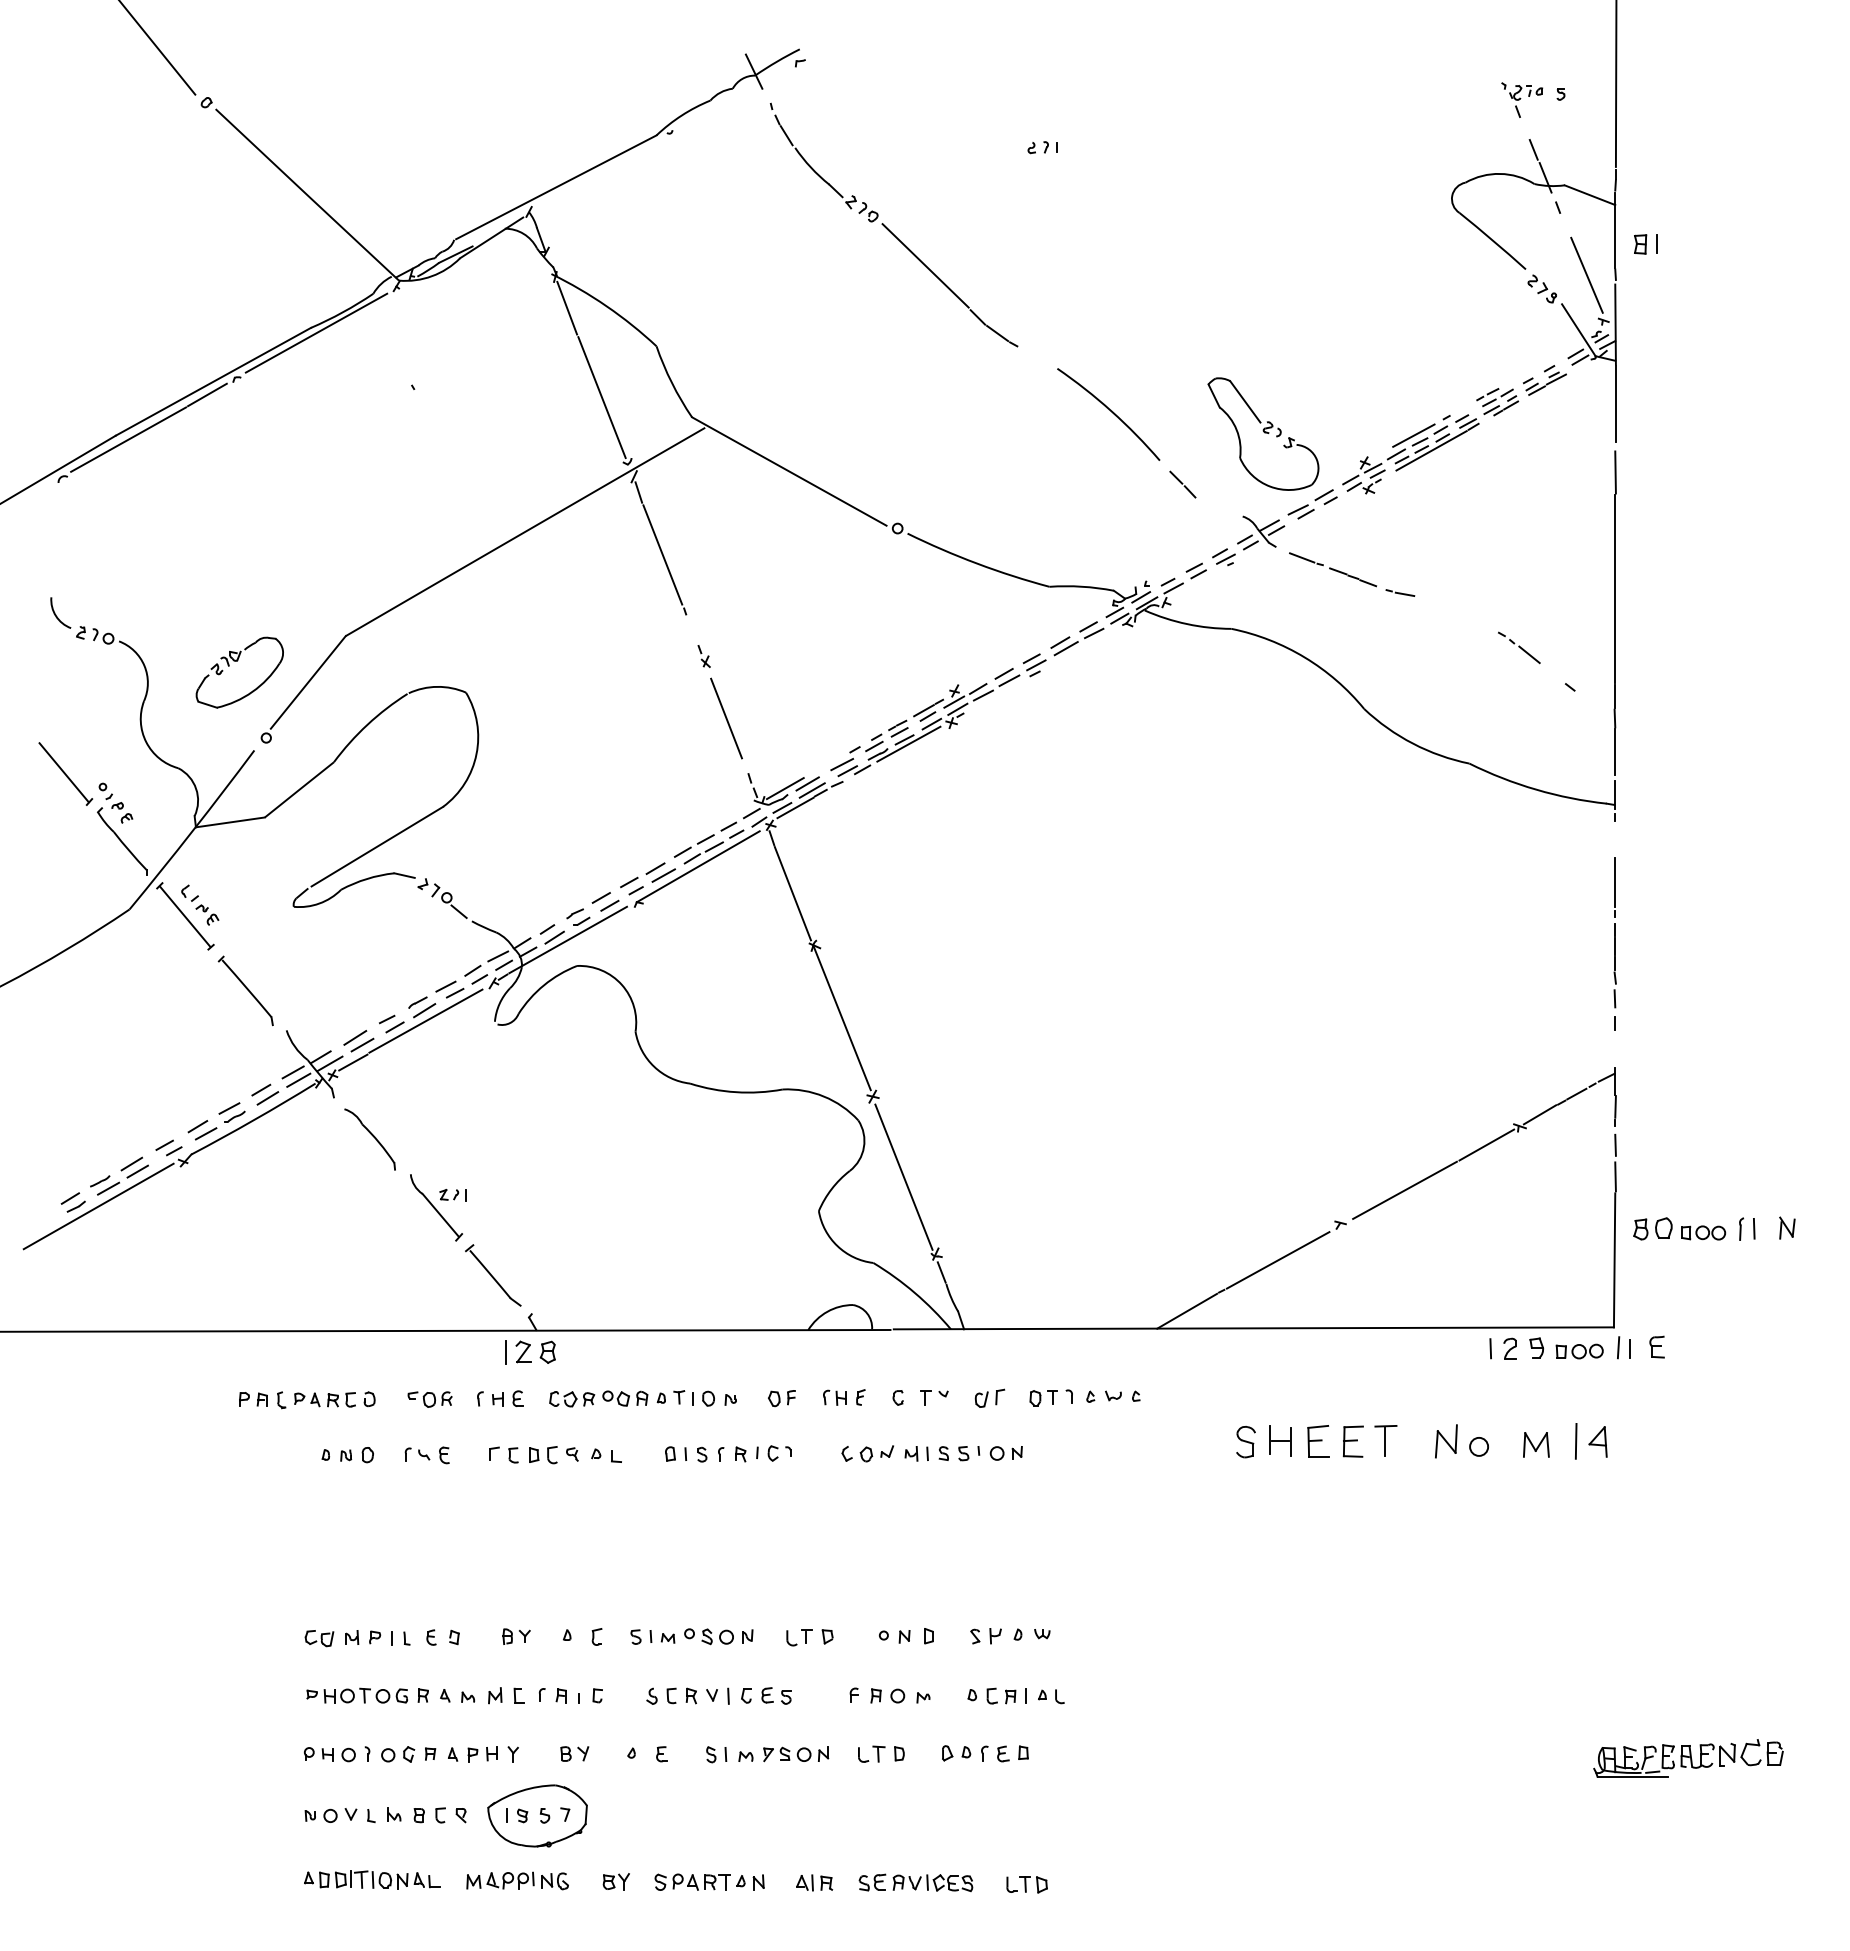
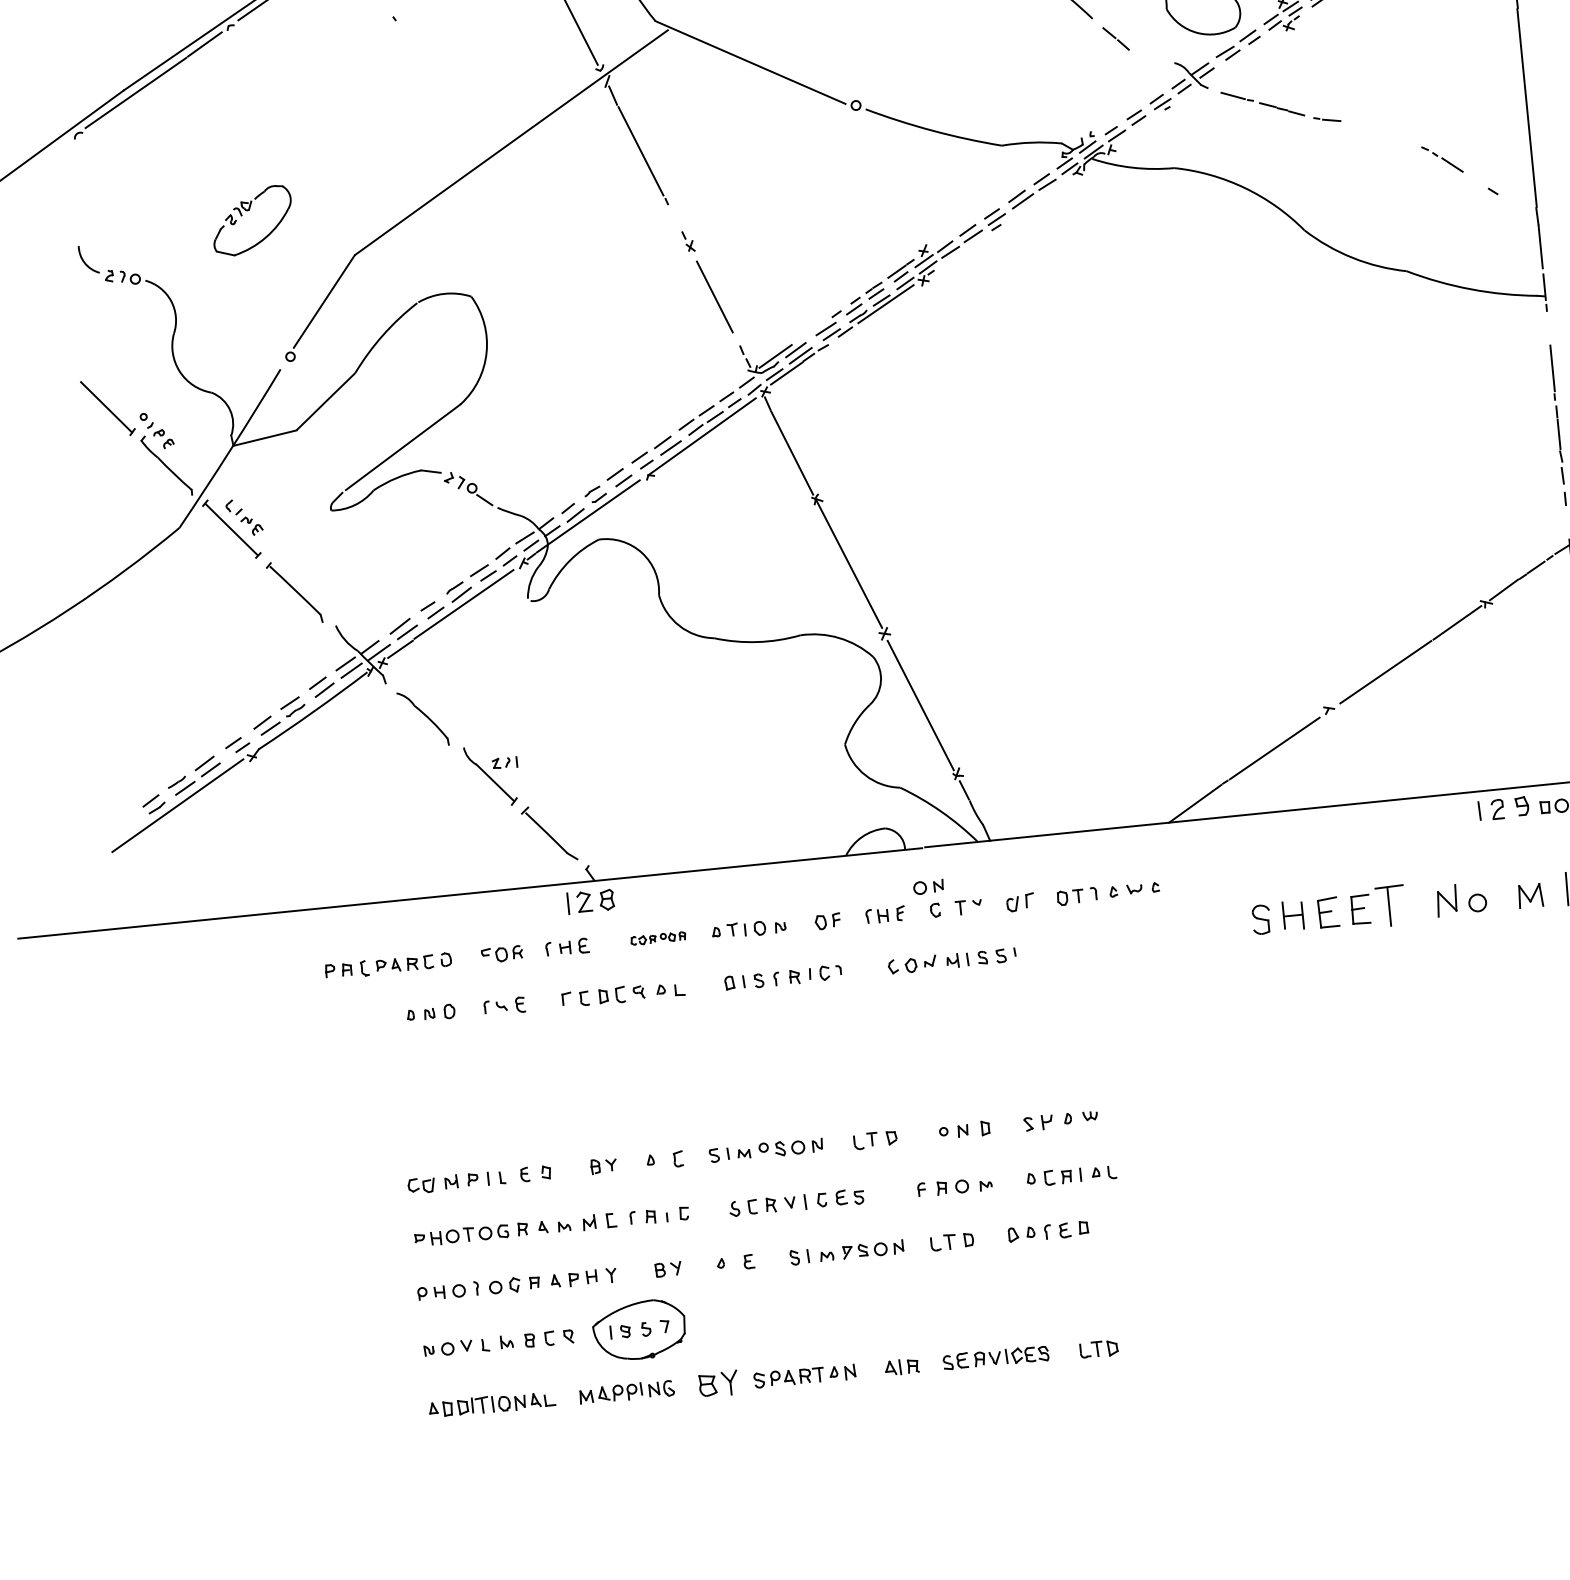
part: (237, 661) -> (249, 210), moved
part: (598, 1398) -> (658, 938), size x0.6
part: (1385, 1440) -> (1390, 905), size x1.4
part: (1005, 1453) -> (927, 887), moved
part: (615, 1881) -> (717, 1383), size x1.6

